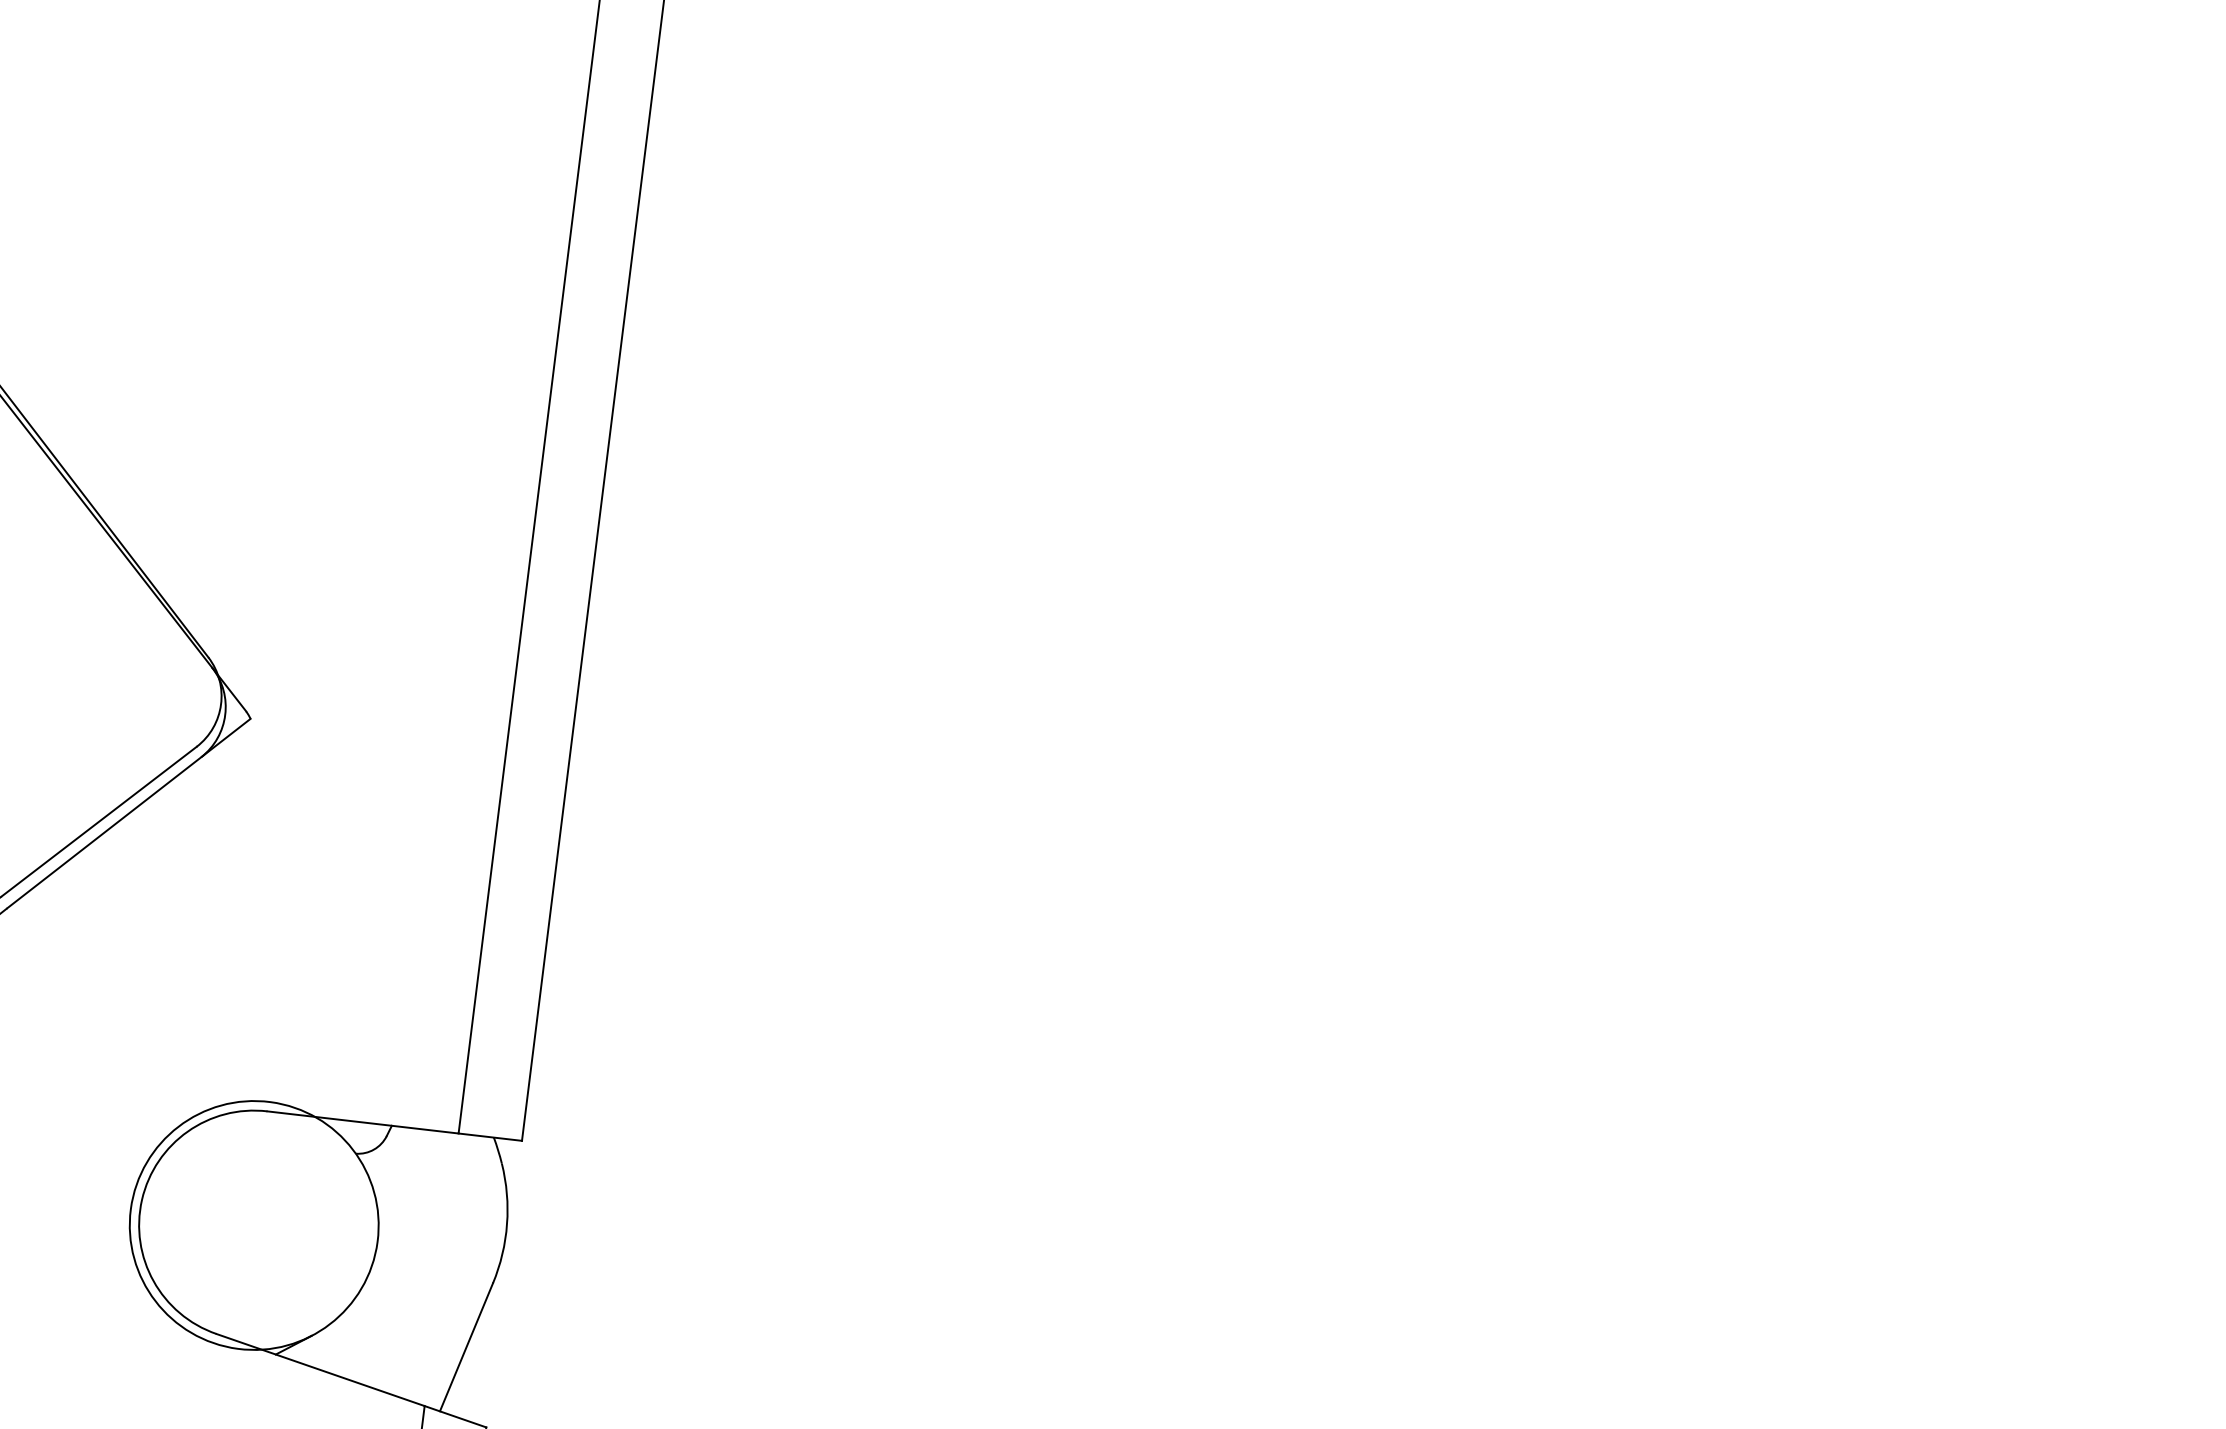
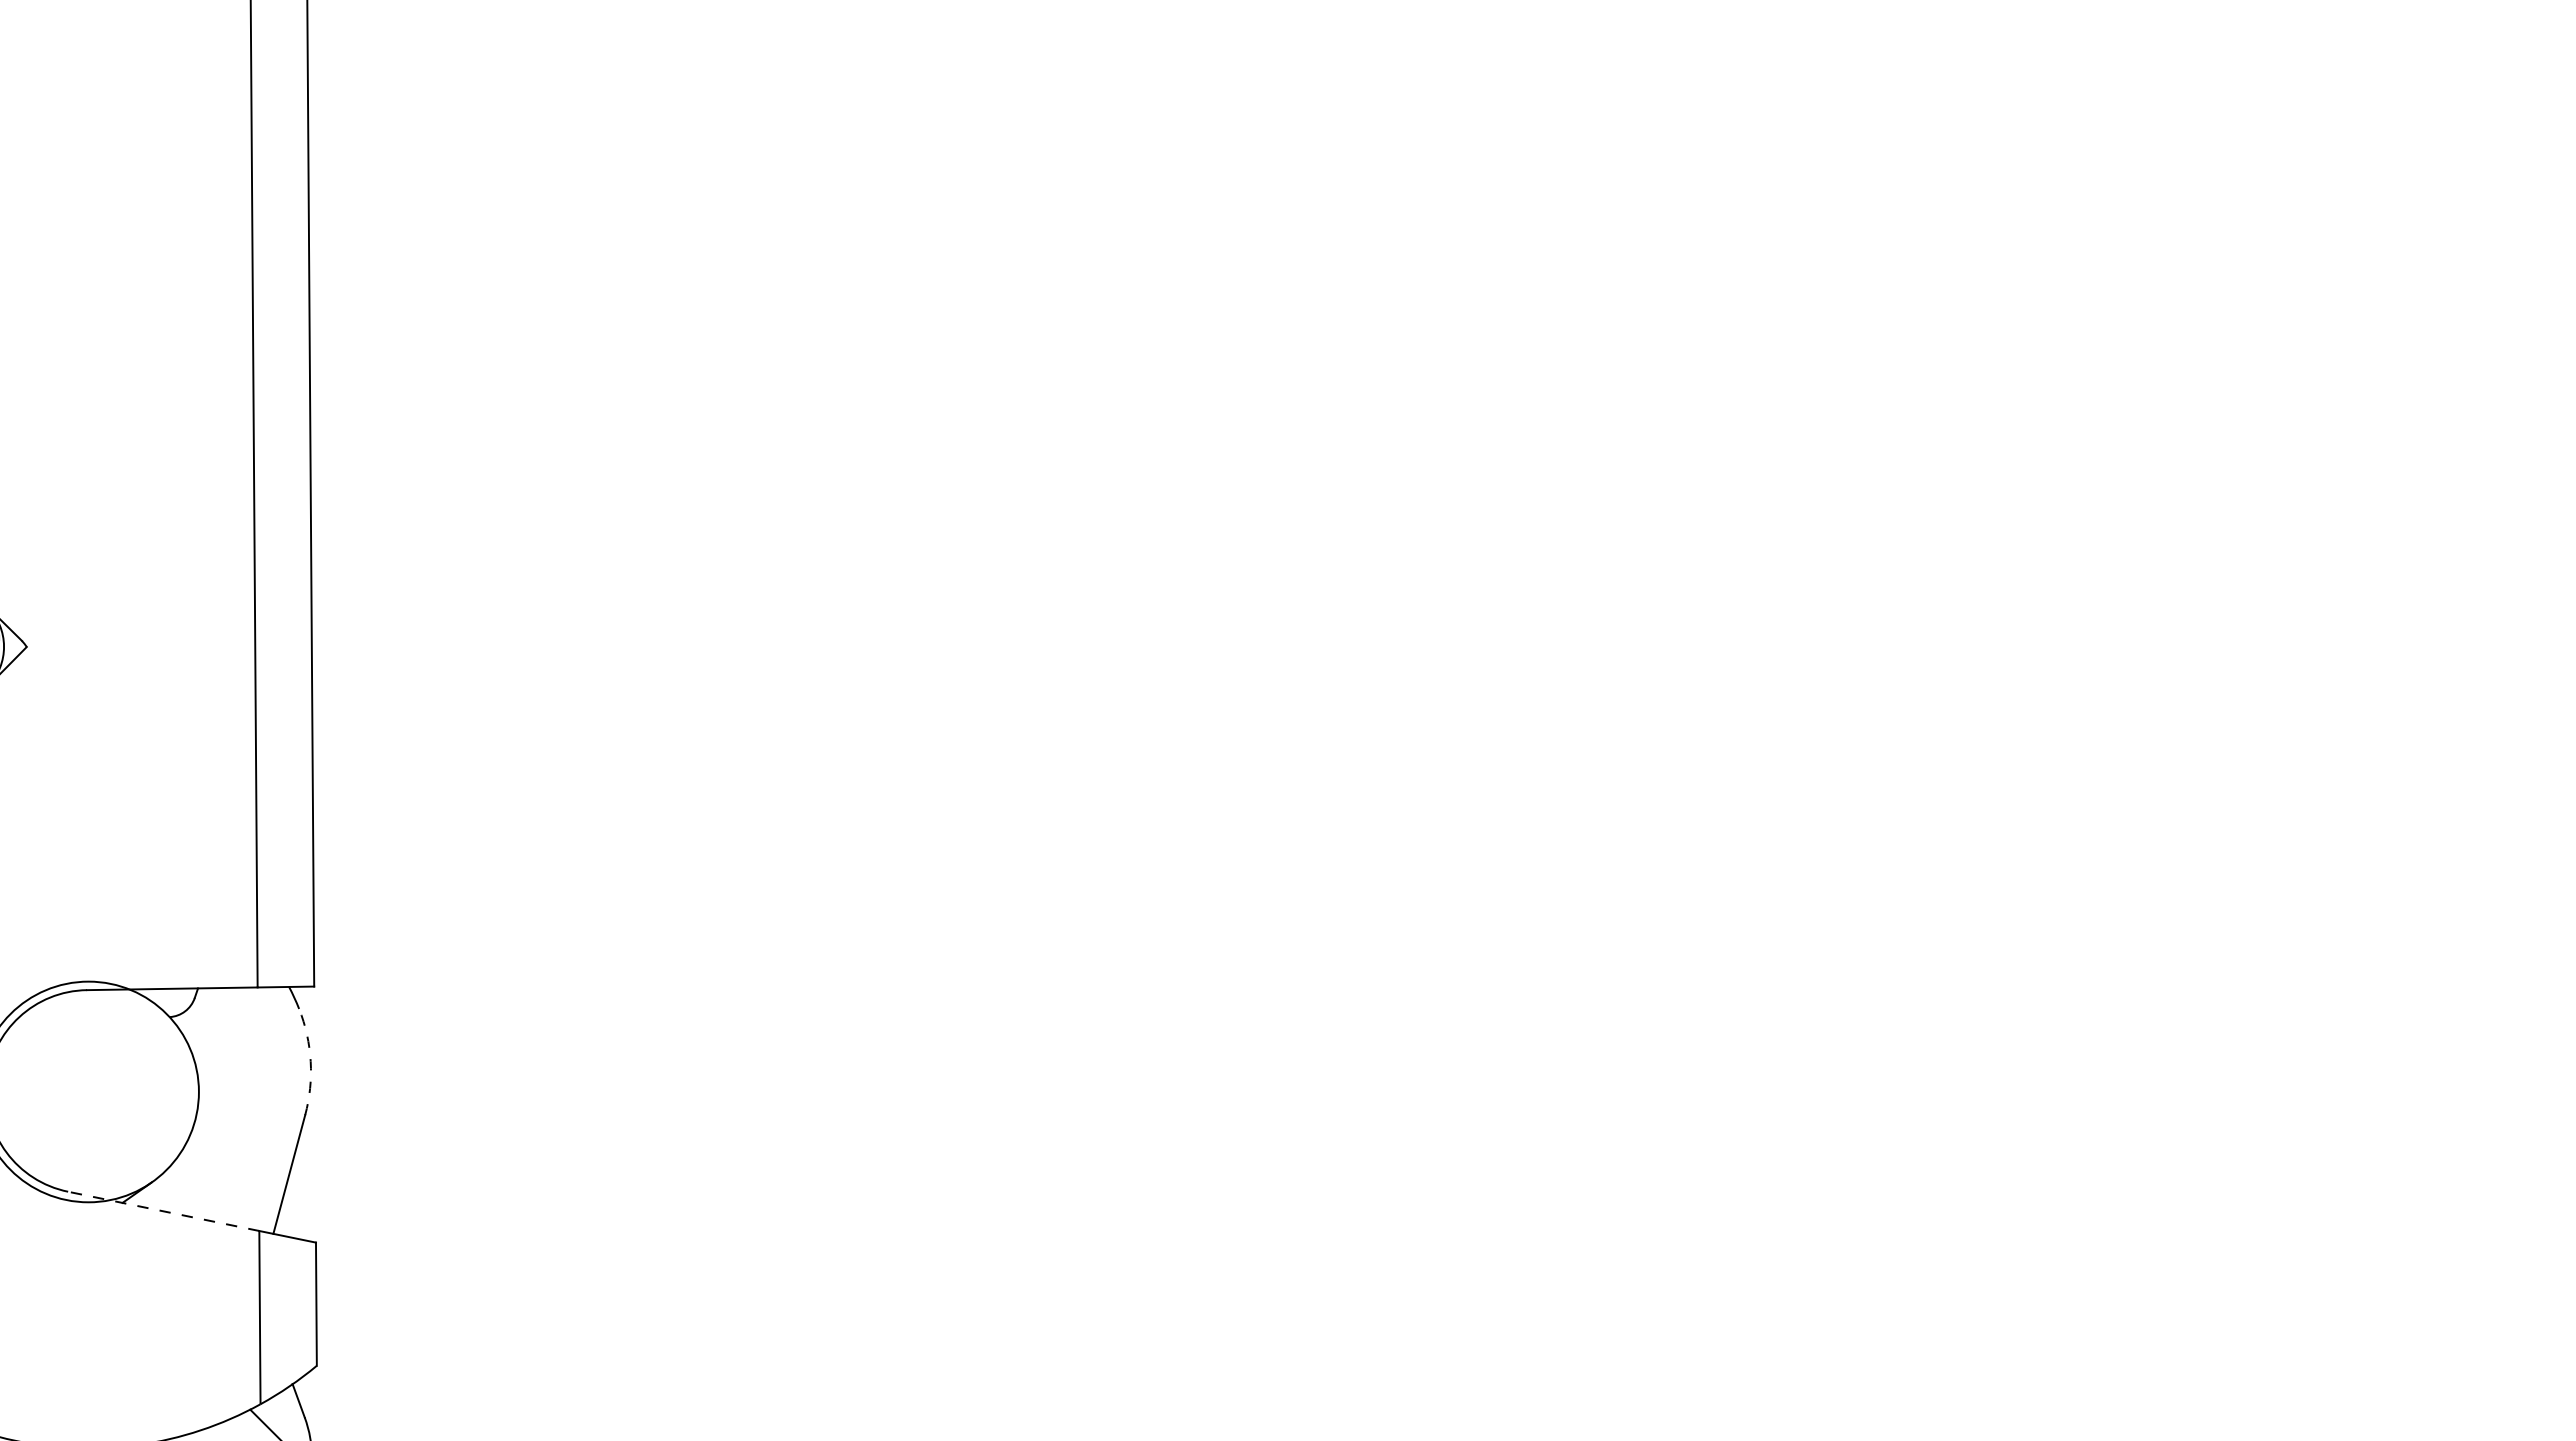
arc: (506, 1224) -> (310, 1061), solid -> dashed
line: (320, 1370) -> (163, 1211), solid -> dashed

